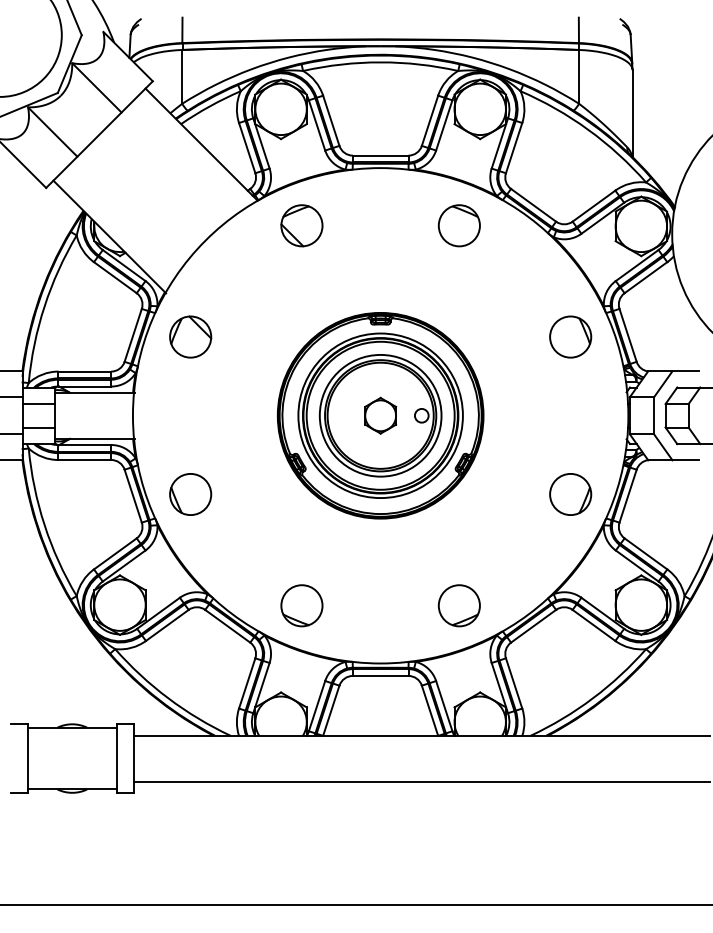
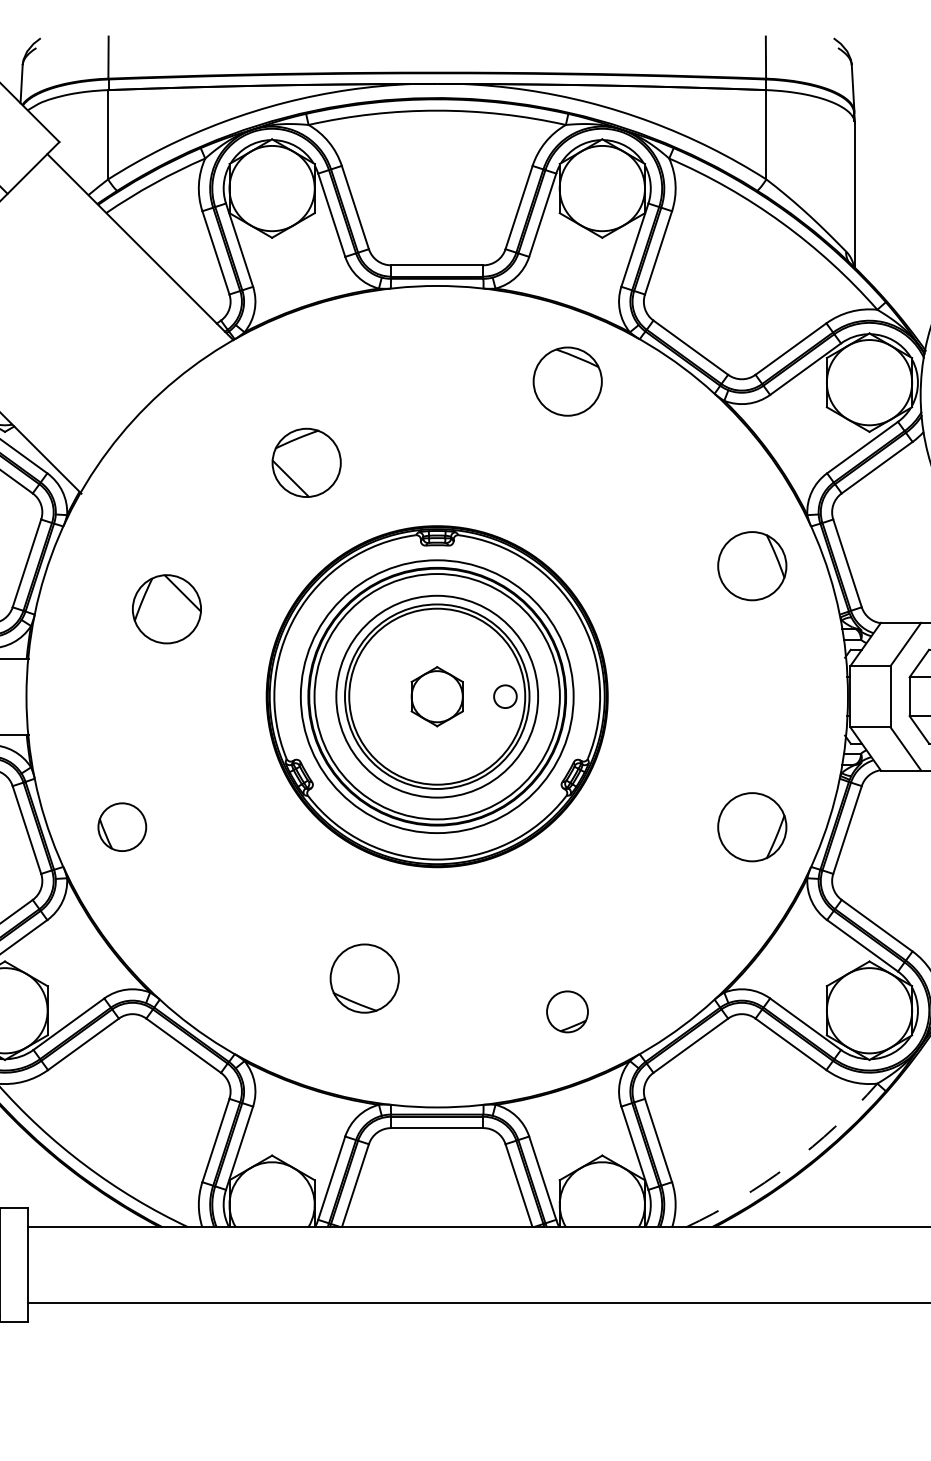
part: (301, 225) -> (305, 462), moved
part: (190, 336) -> (166, 608), moved
part: (190, 494) -> (121, 827), size x0.7
part: (301, 605) -> (364, 978), moved
part: (458, 605) -> (566, 1011), size x0.6
arc: (592, 698) -> (788, 1165), solid -> dashed

